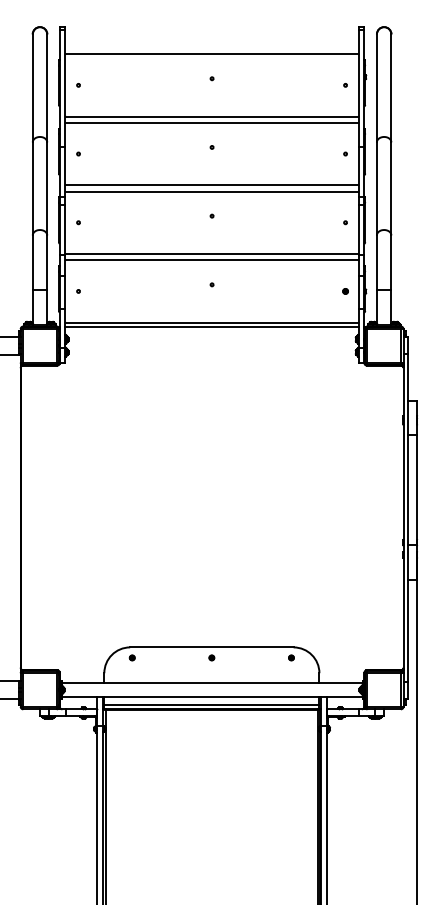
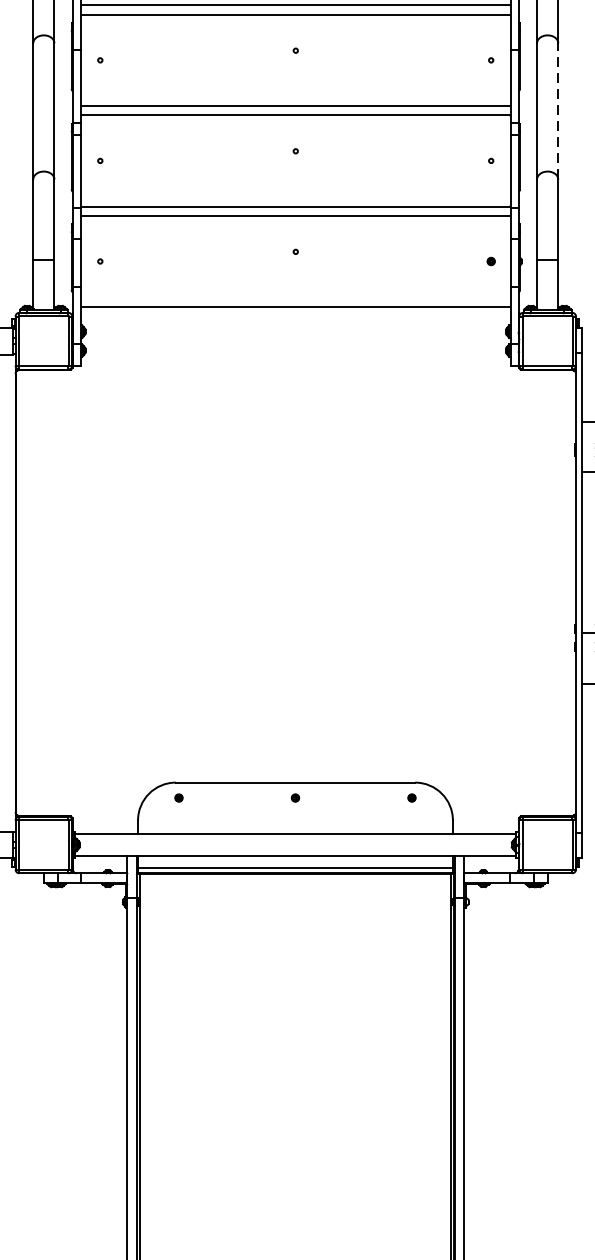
line: (391, 188) -> (558, 110), solid -> dashed
line: (211, 326) -> (294, 312), removed

